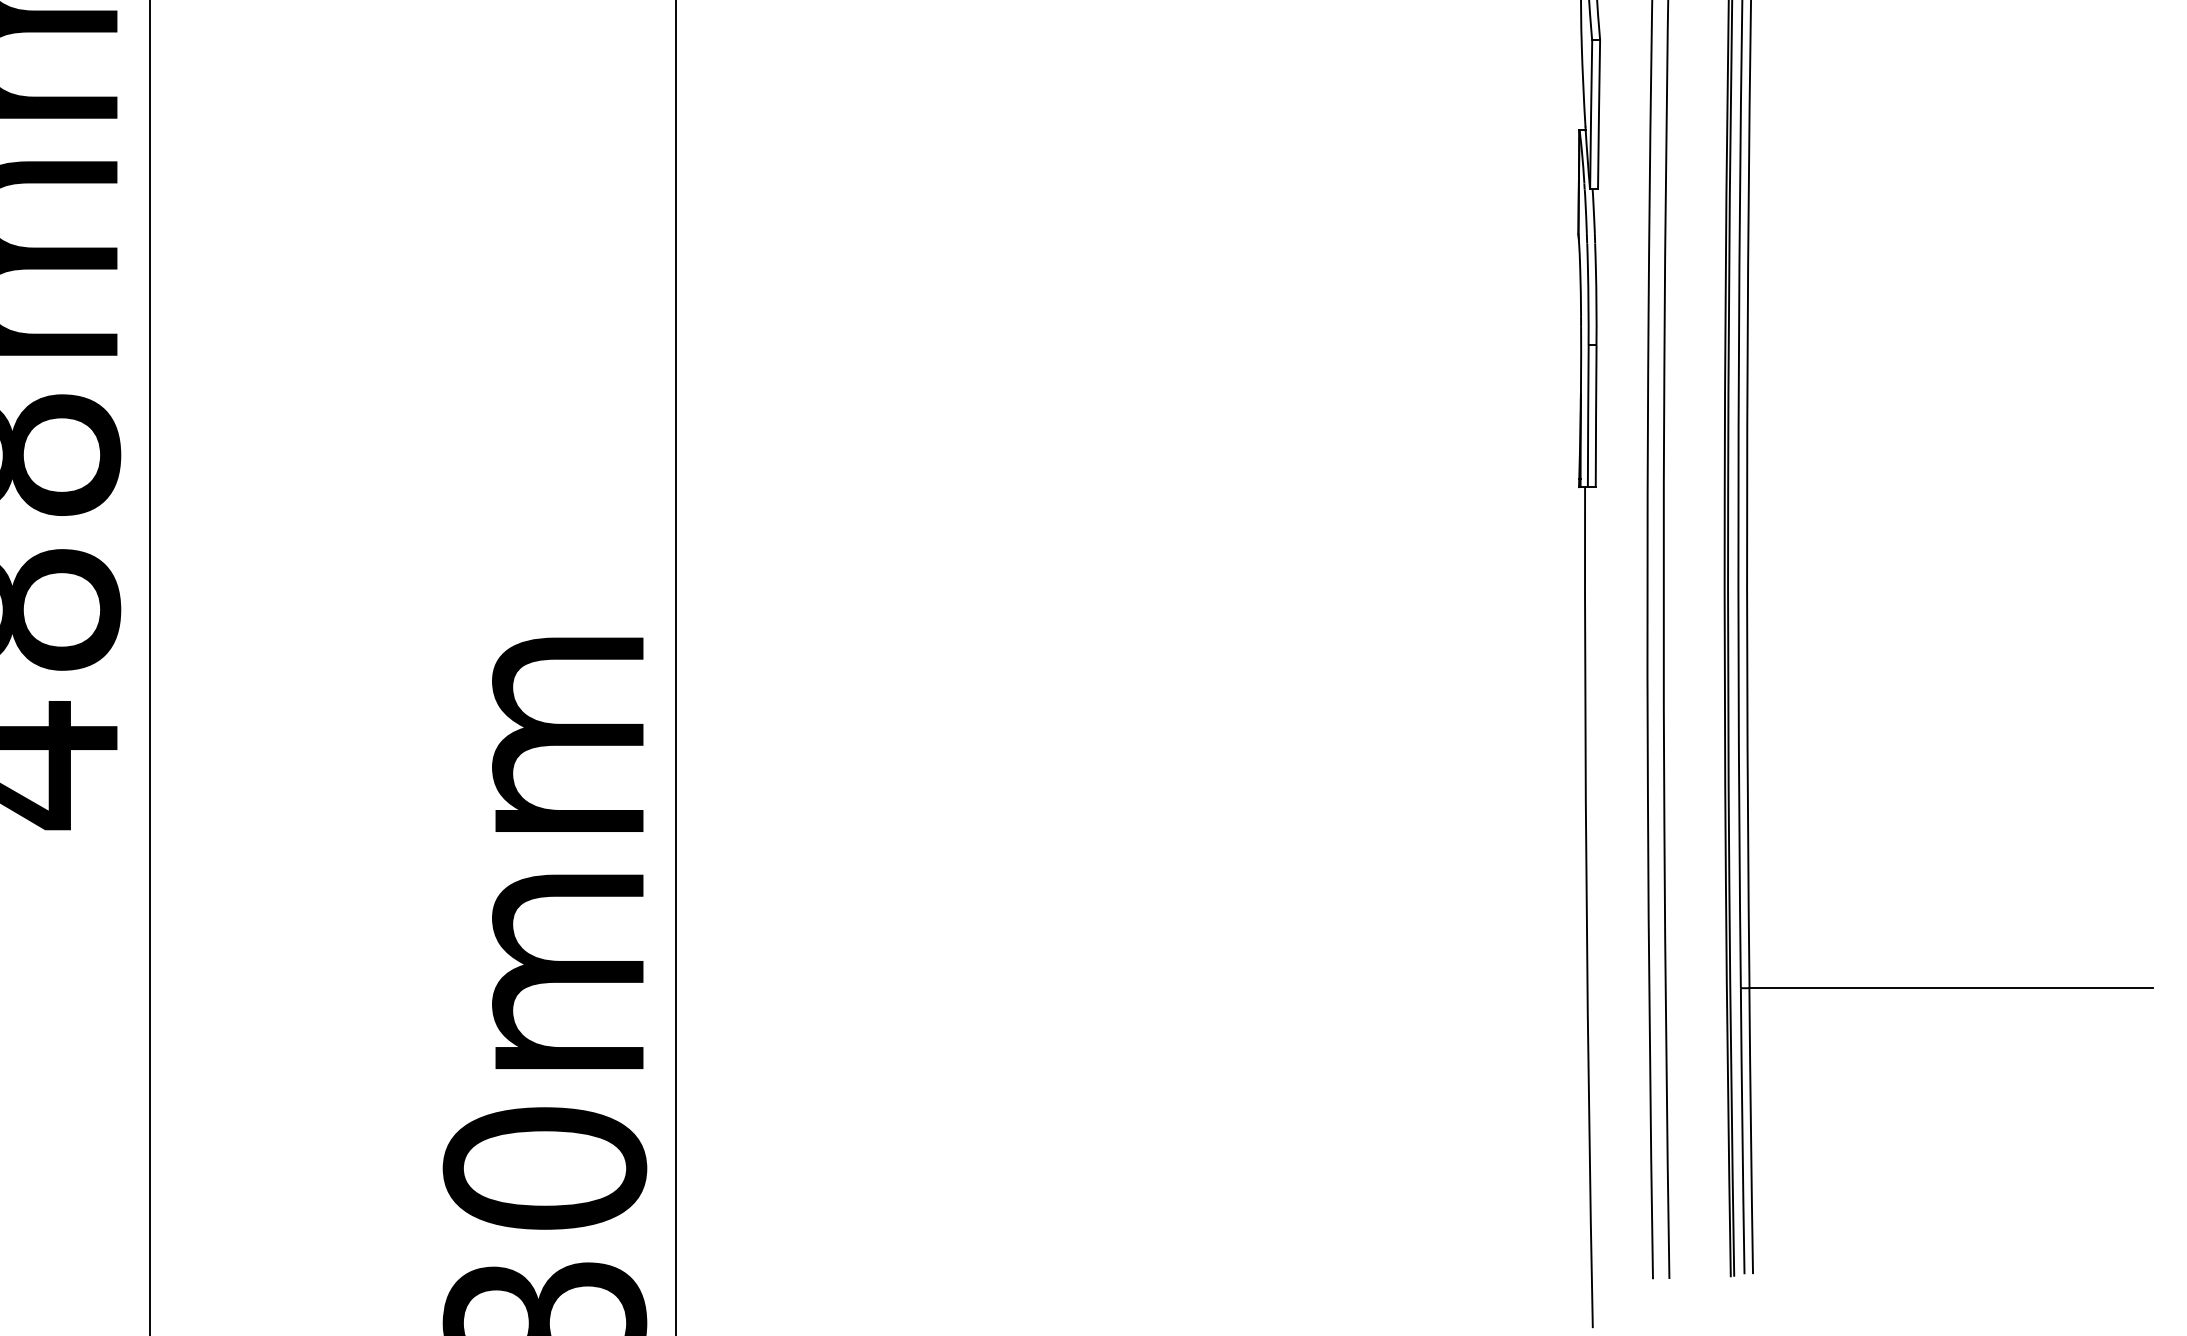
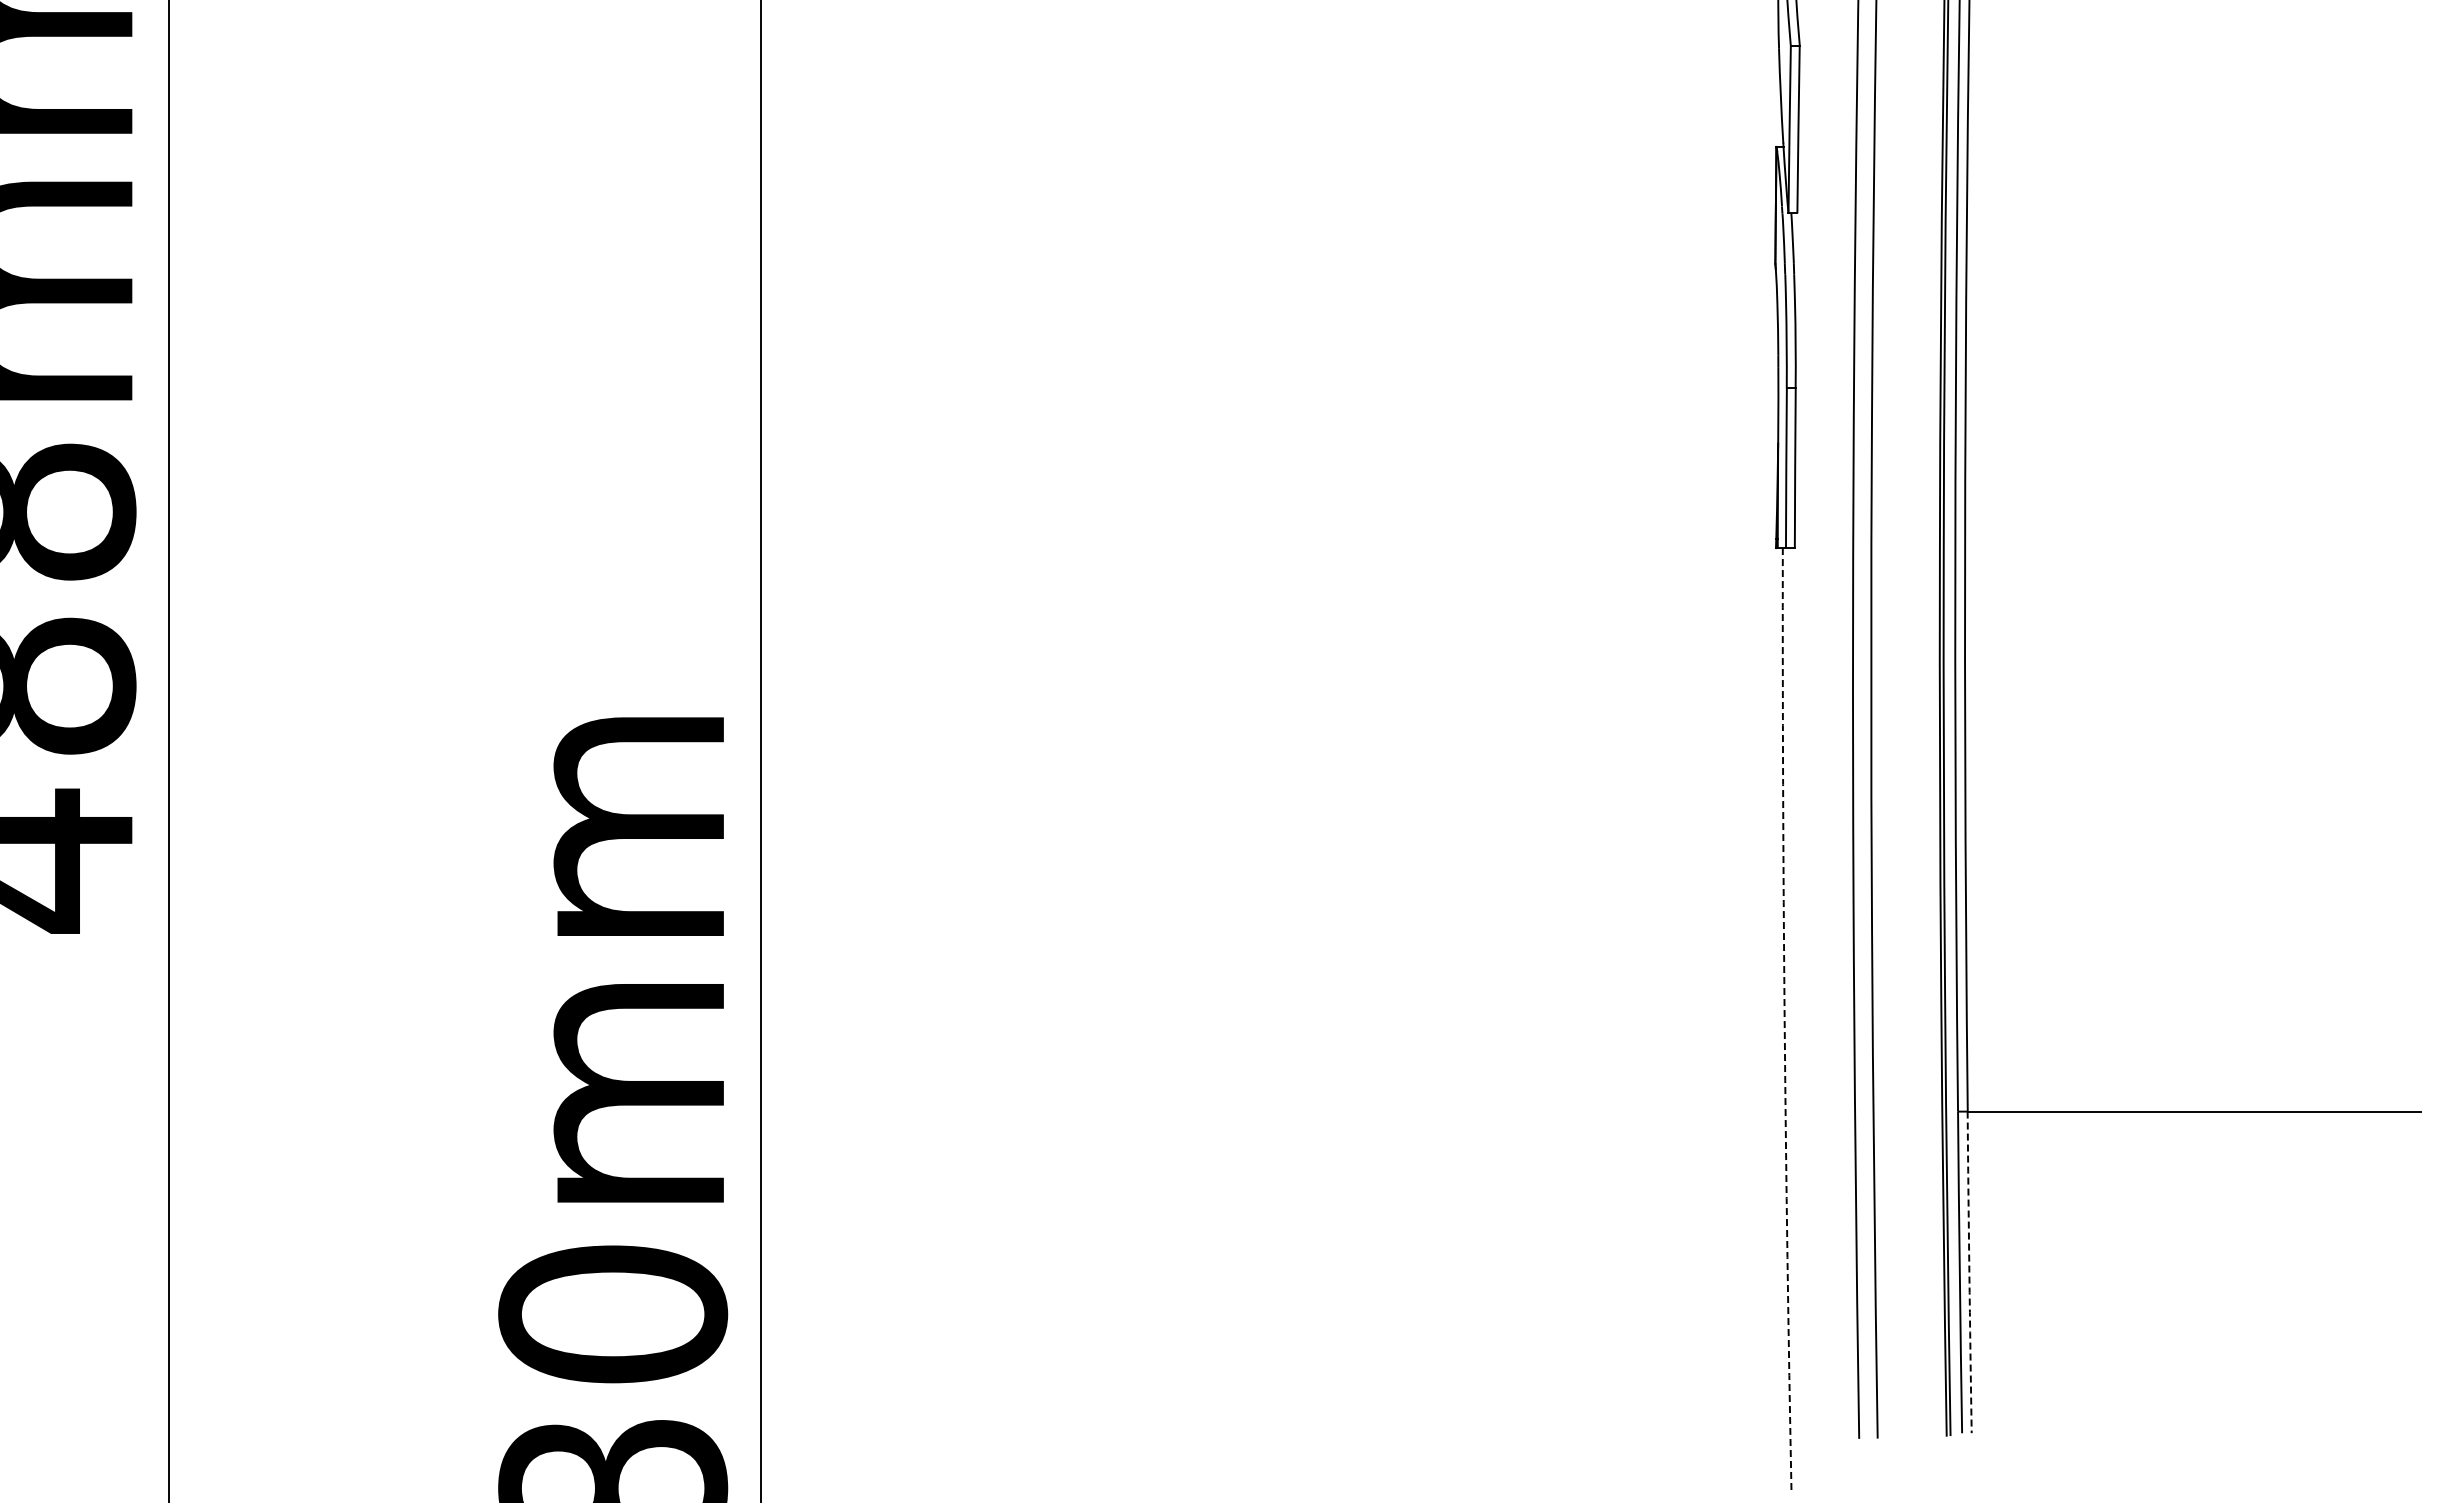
arc: (1586, 908) -> (1784, 1021), solid -> dashed
arc: (1751, 1131) -> (1969, 1272), solid -> dashed

